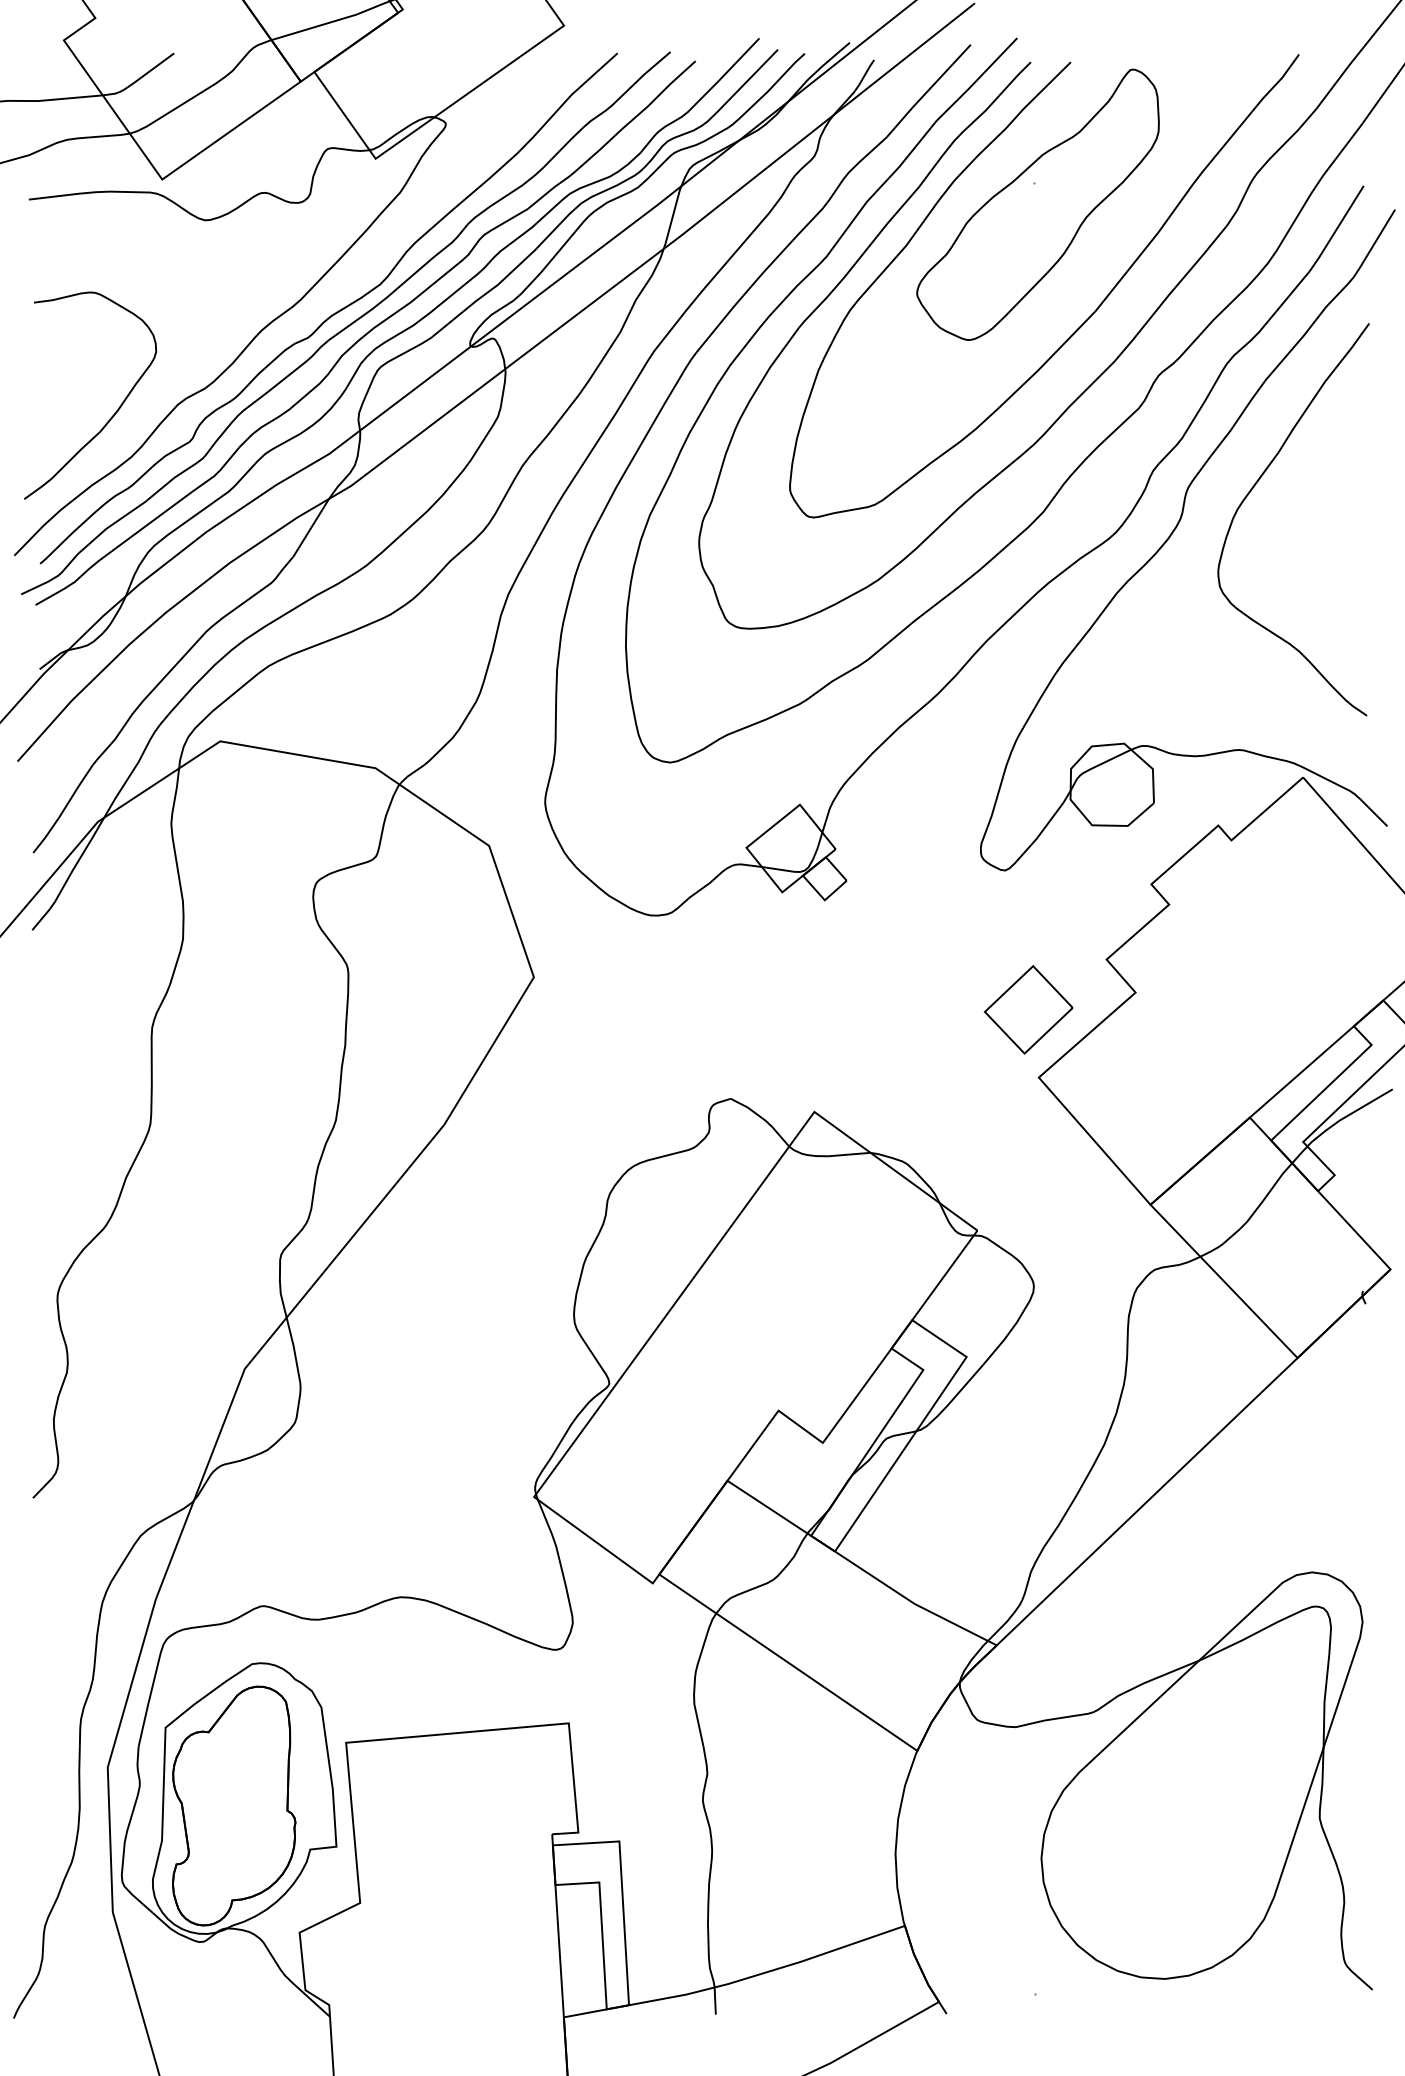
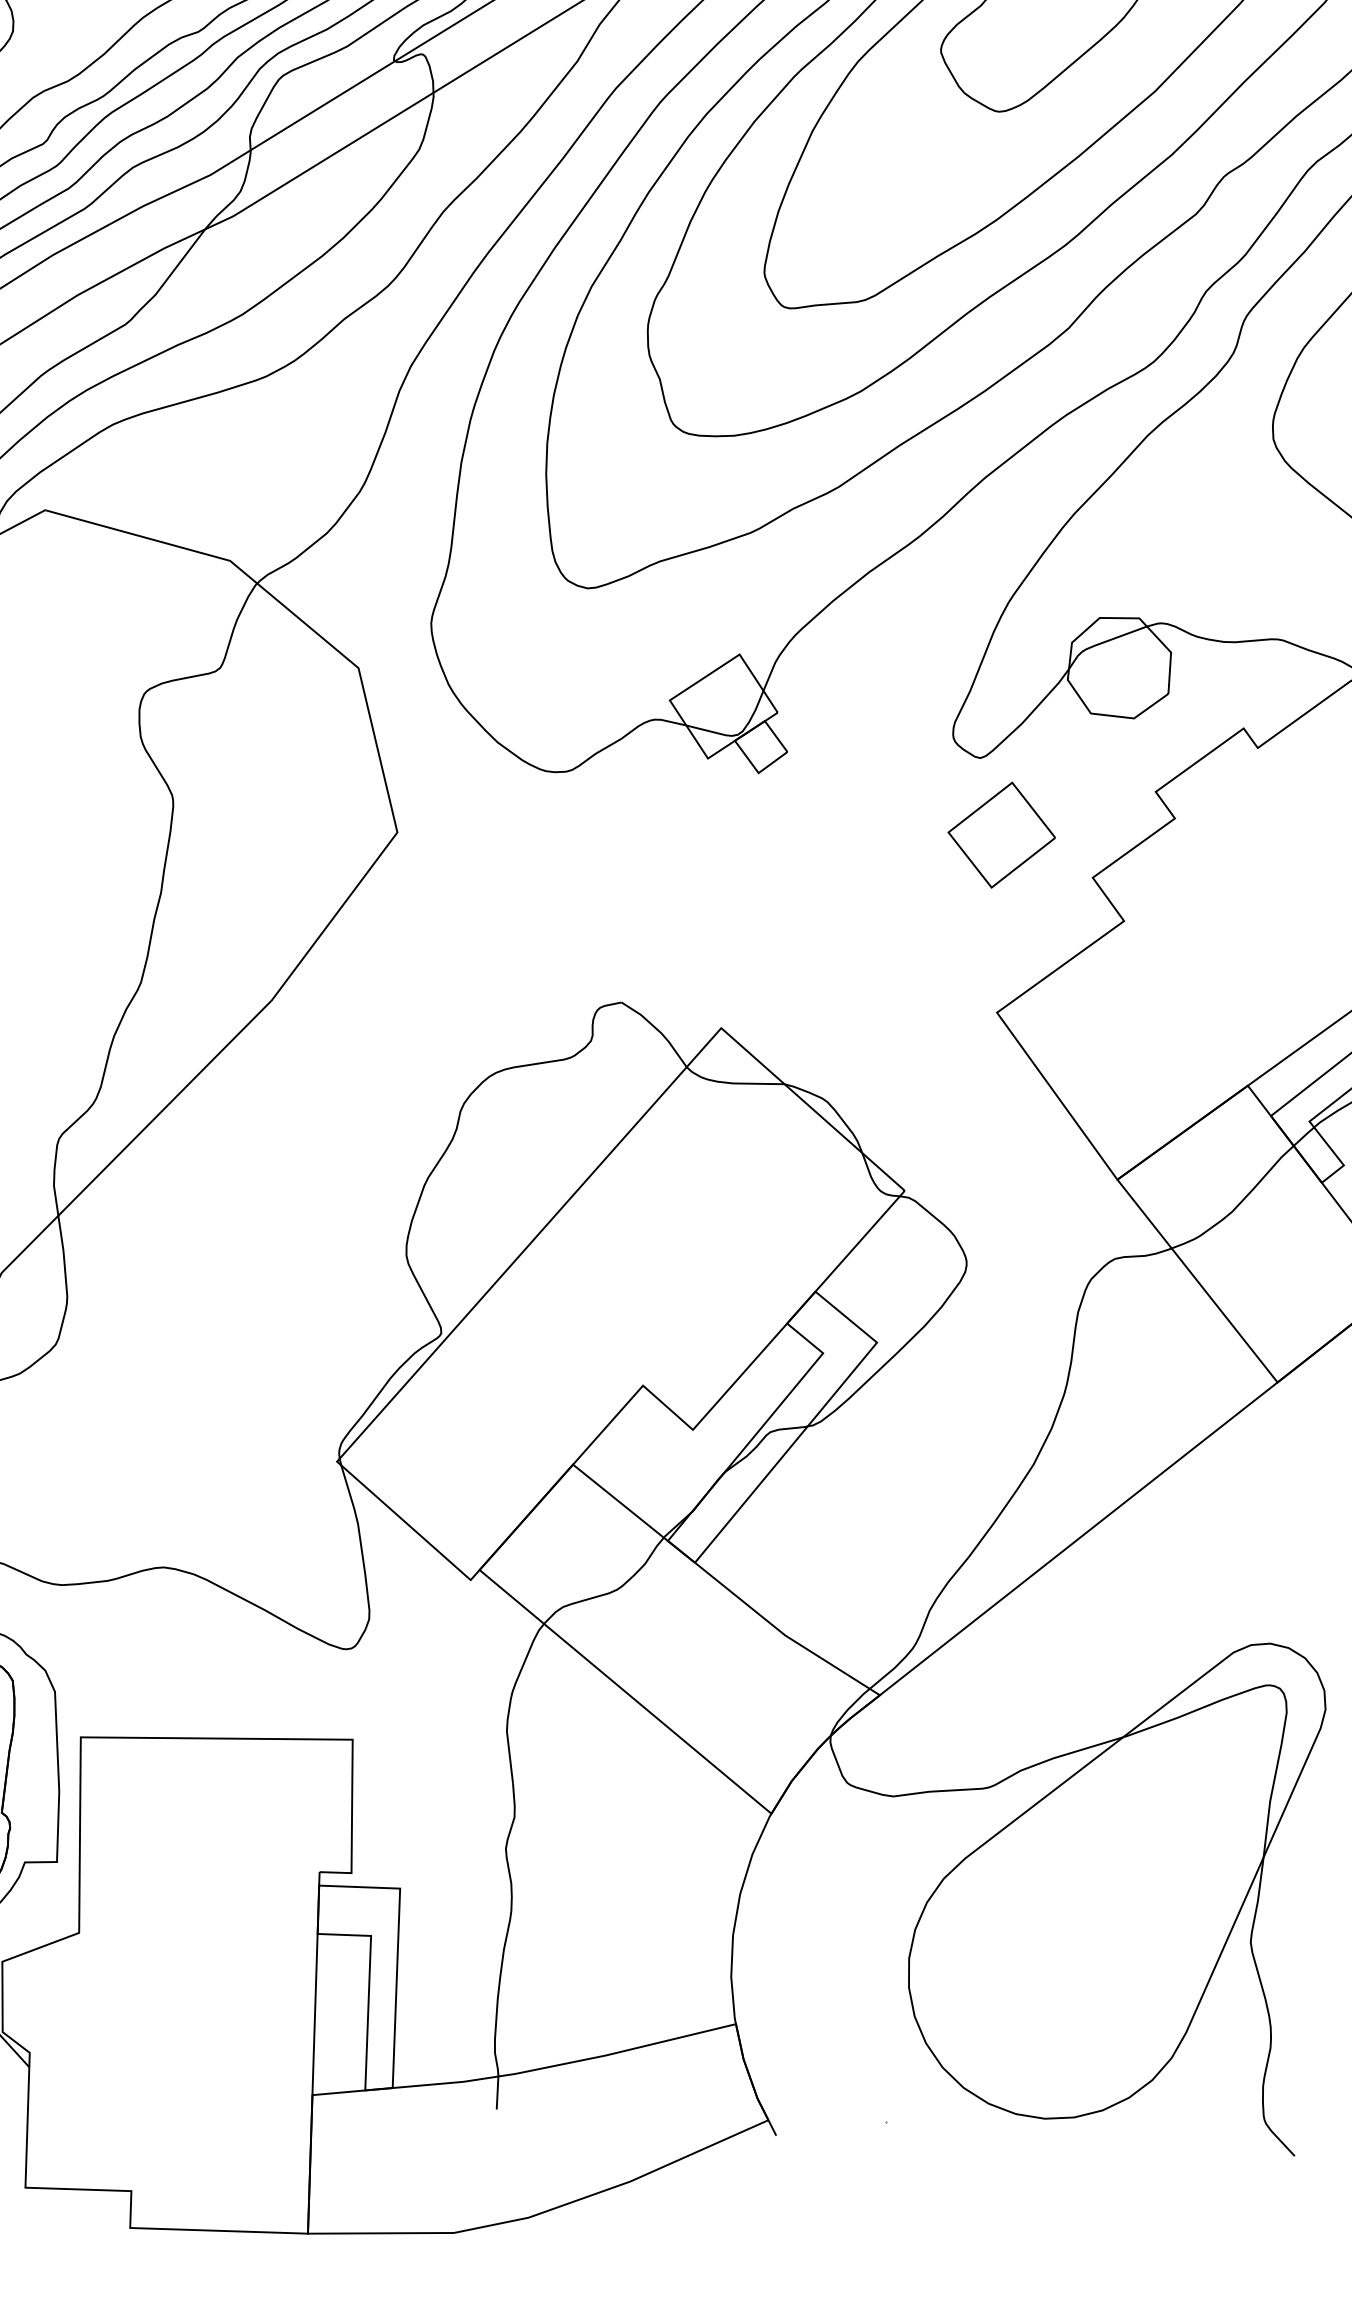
part: (1028, 1009) -> (1001, 834), moved

